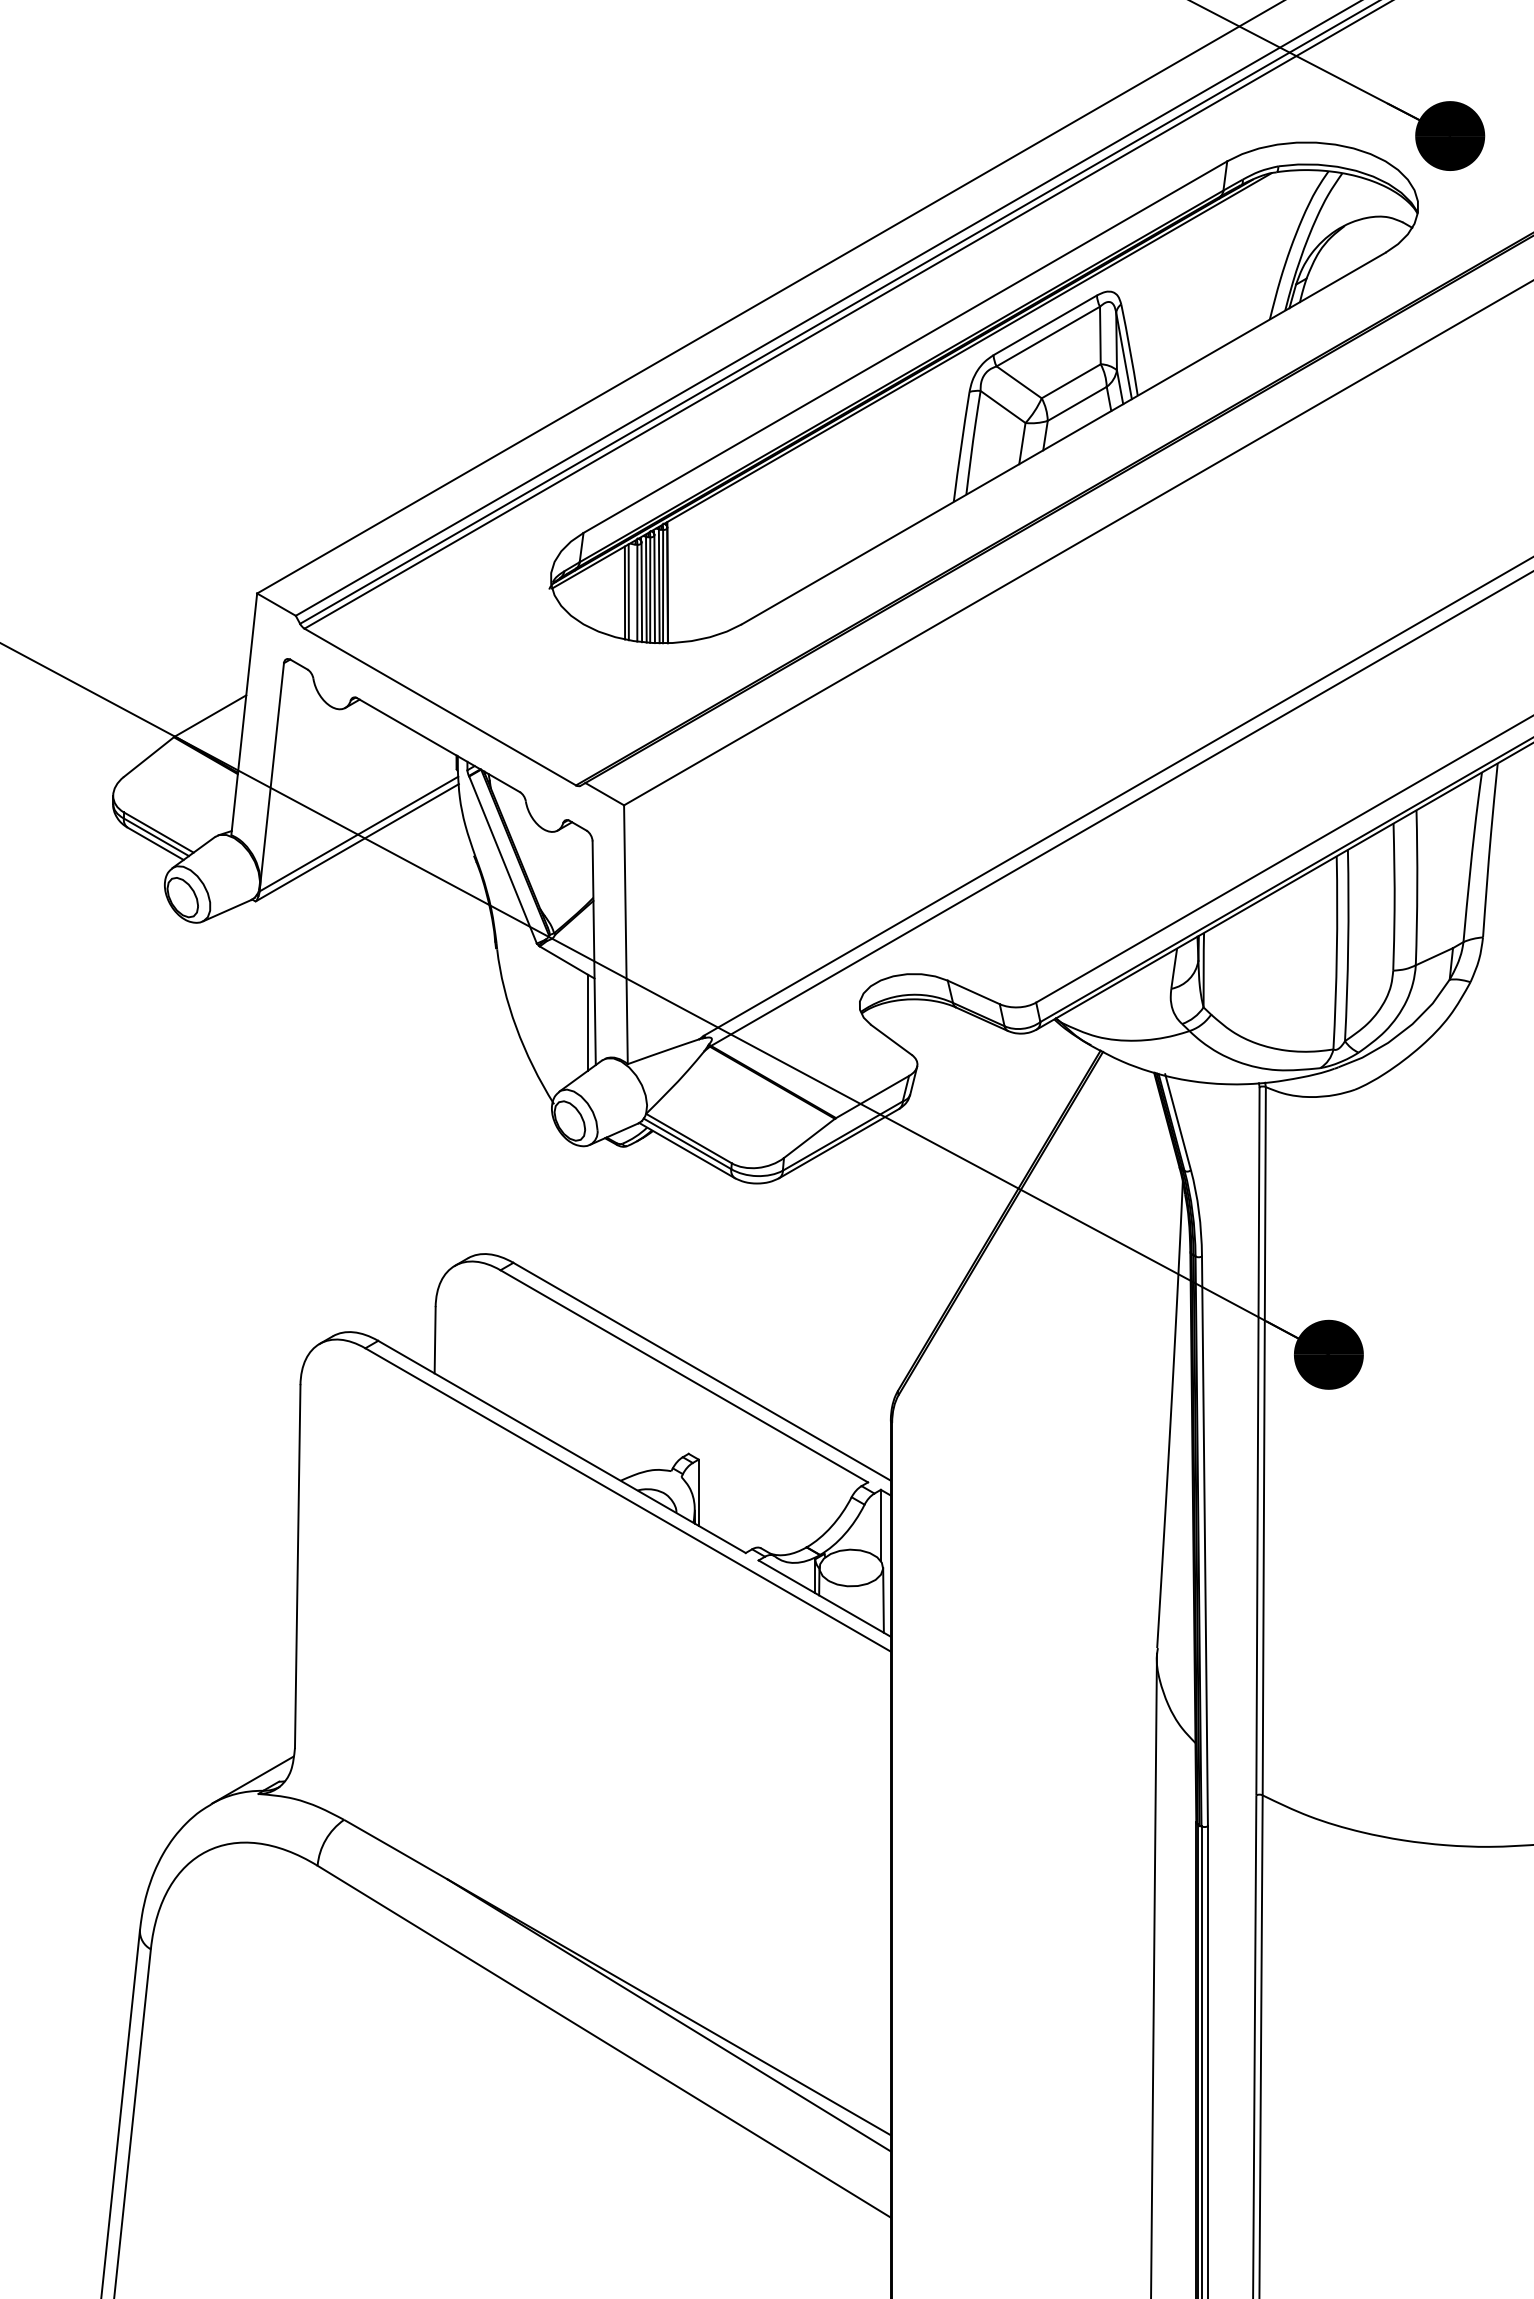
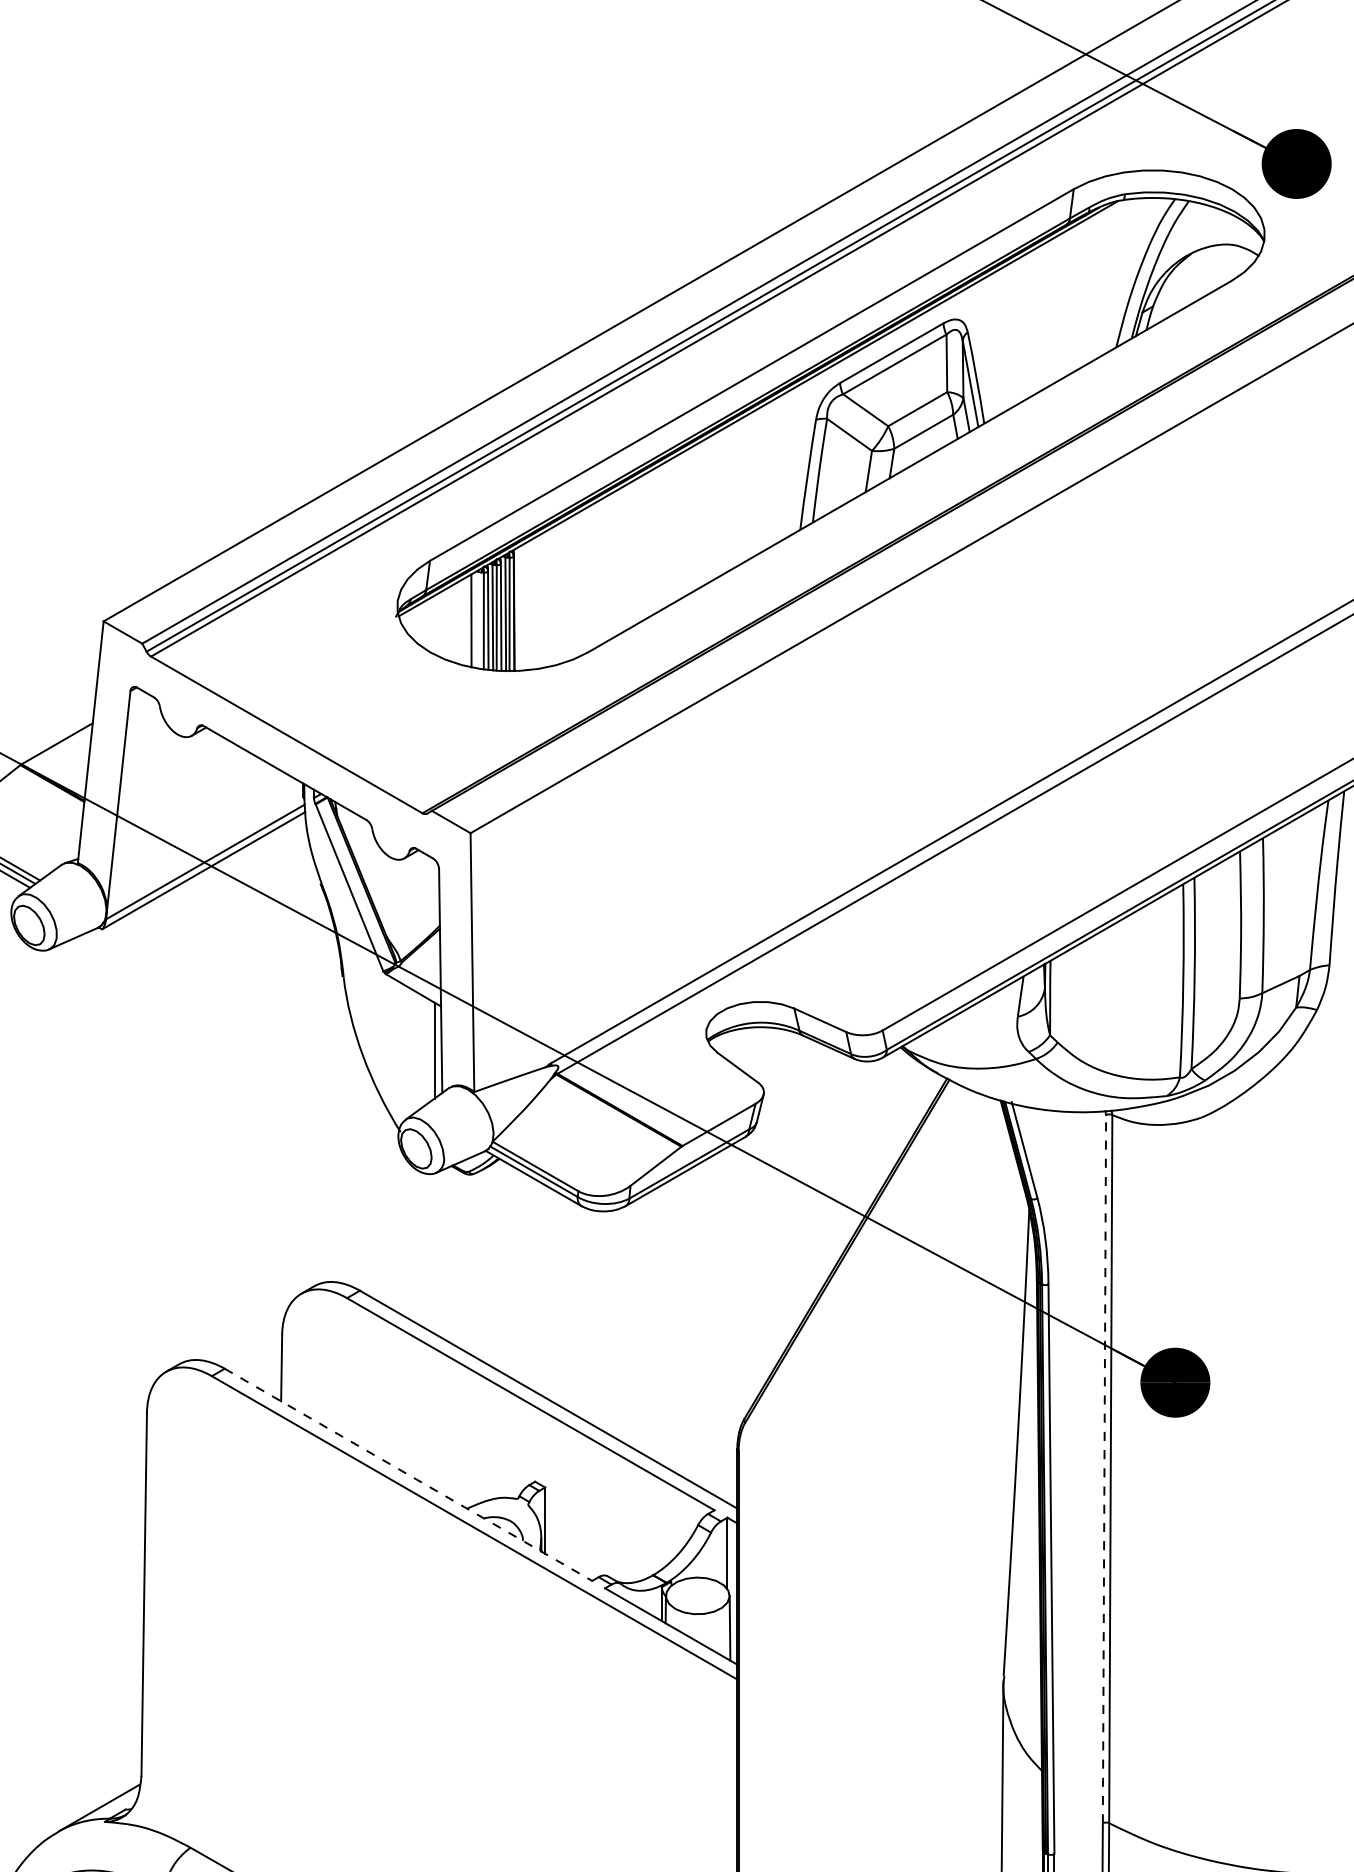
line: (628, 592) -> (475, 620), removed
line: (1257, 1440) -> (1104, 1468), solid -> dashed
line: (562, 1447) -> (409, 1475), solid -> dashed

